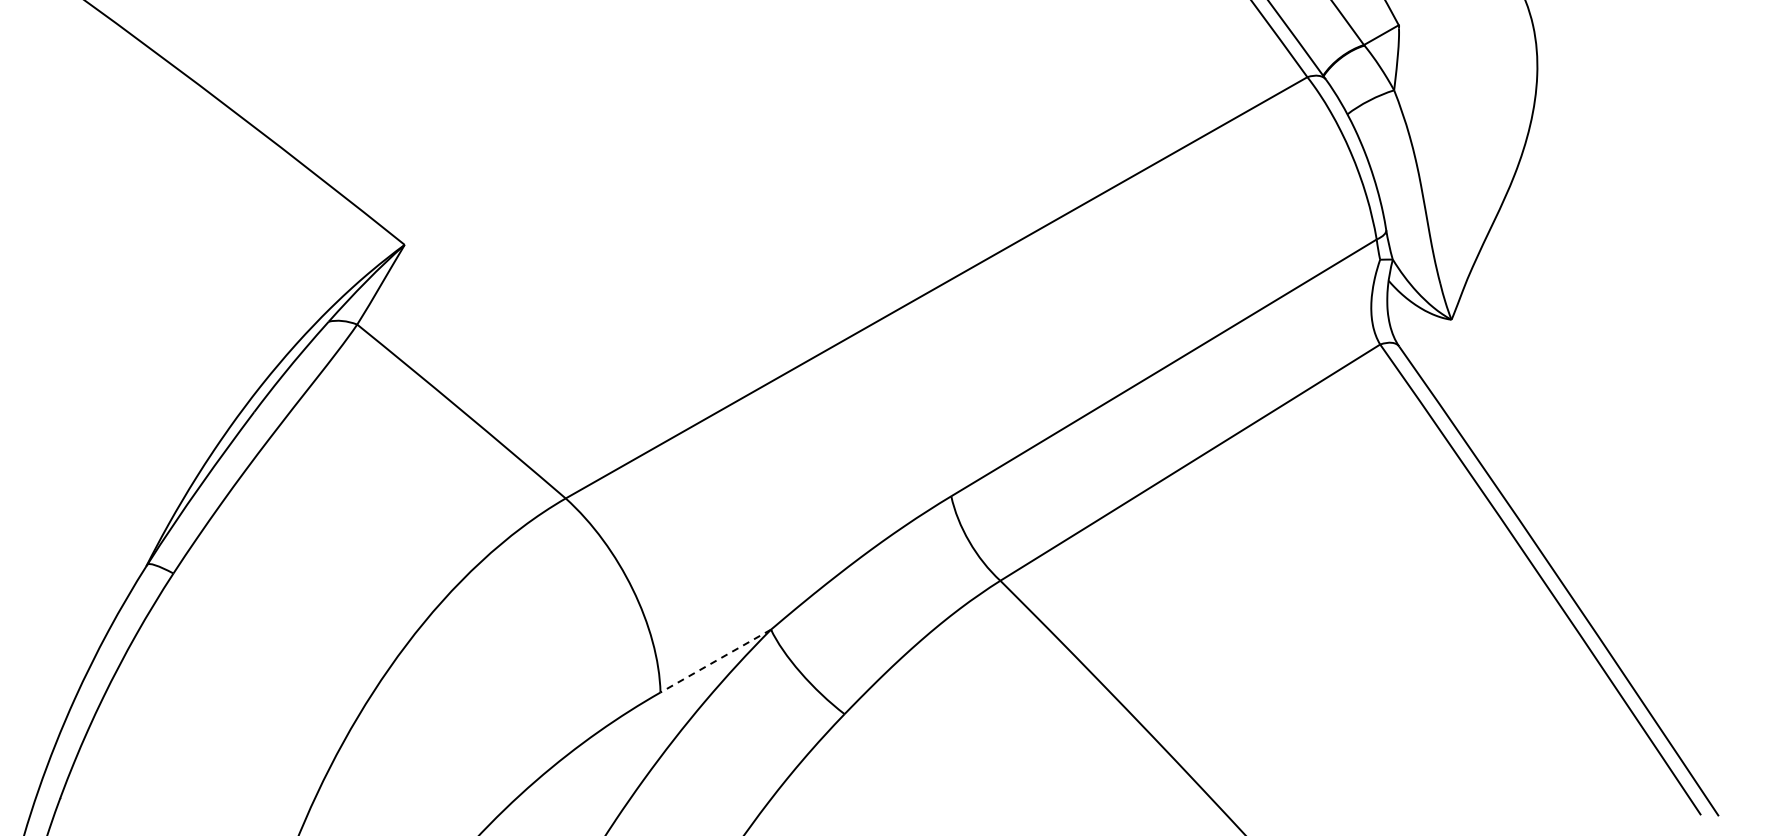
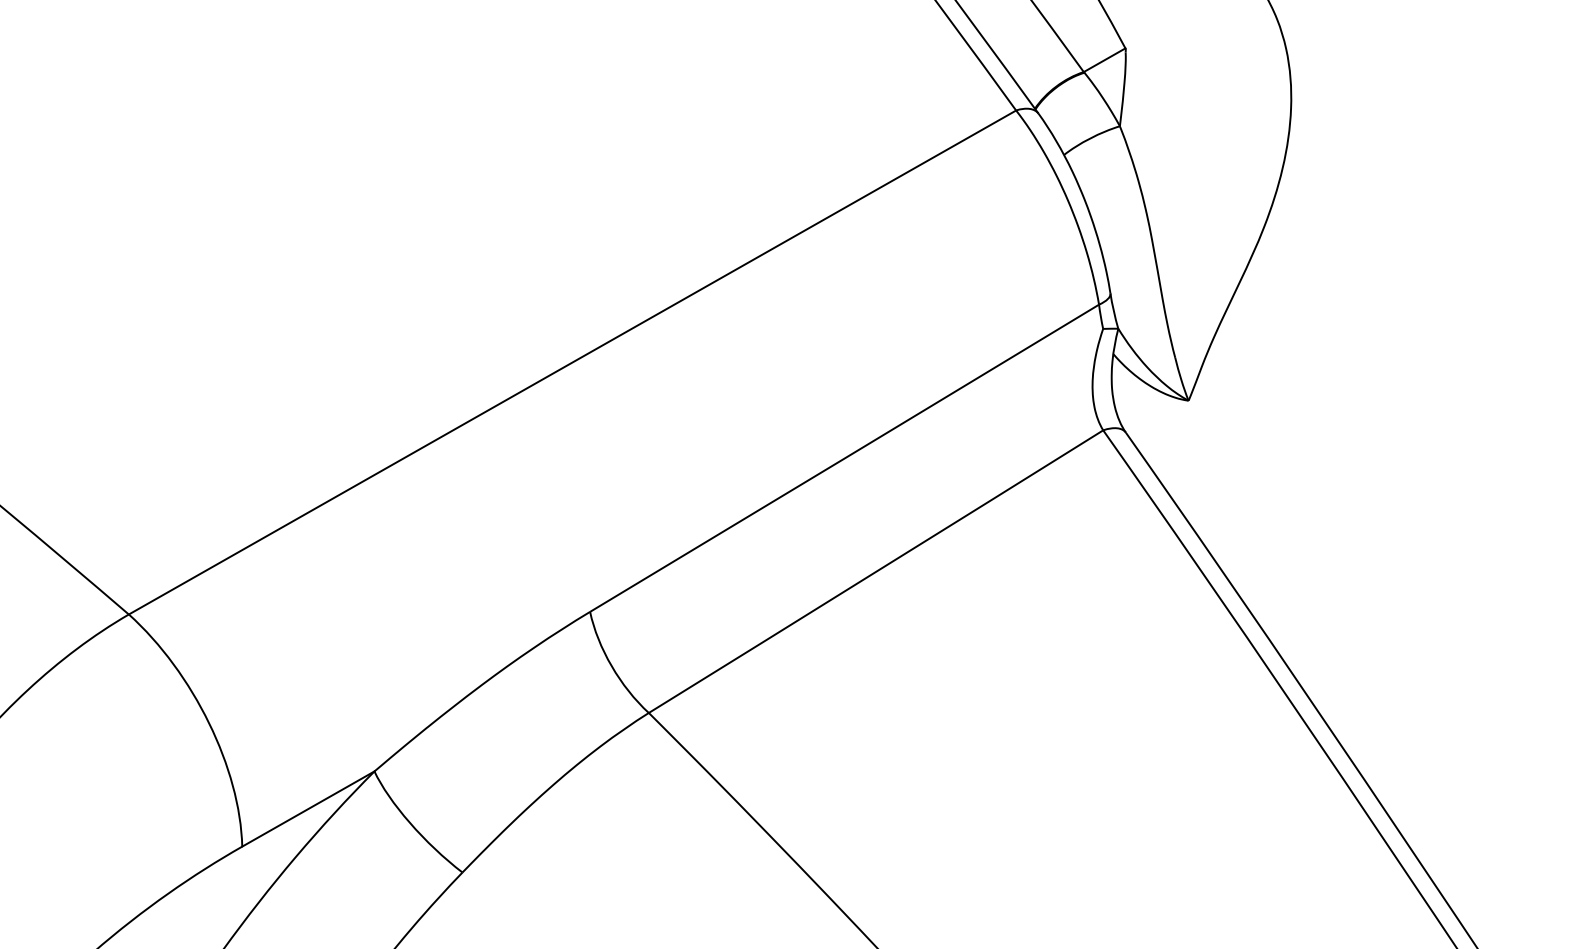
line: (715, 661) -> (308, 809), dashed -> solid

